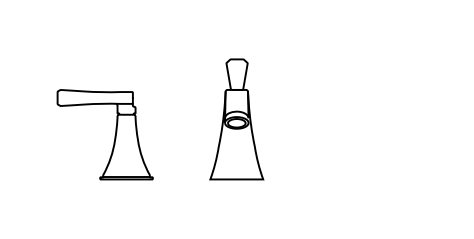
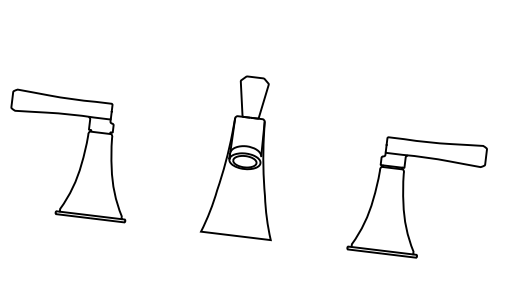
part: (359, 135) -> (404, 197), added

